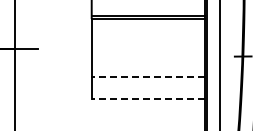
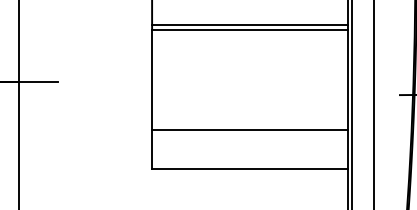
line: (148, 76) -> (250, 129), dashed -> solid
line: (148, 99) -> (250, 169), dashed -> solid

